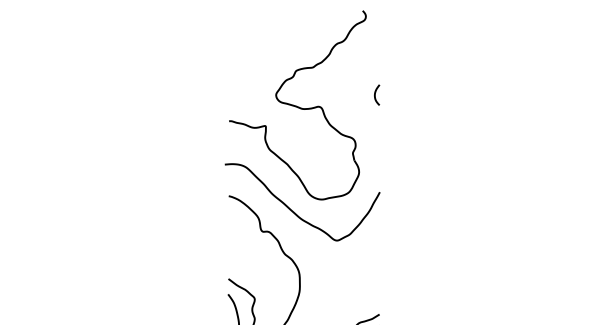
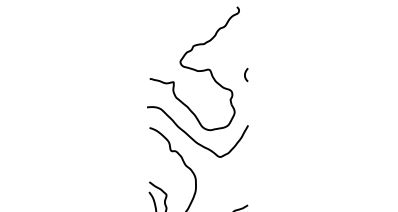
curve: (375, 95) -> (245, 75), moved

